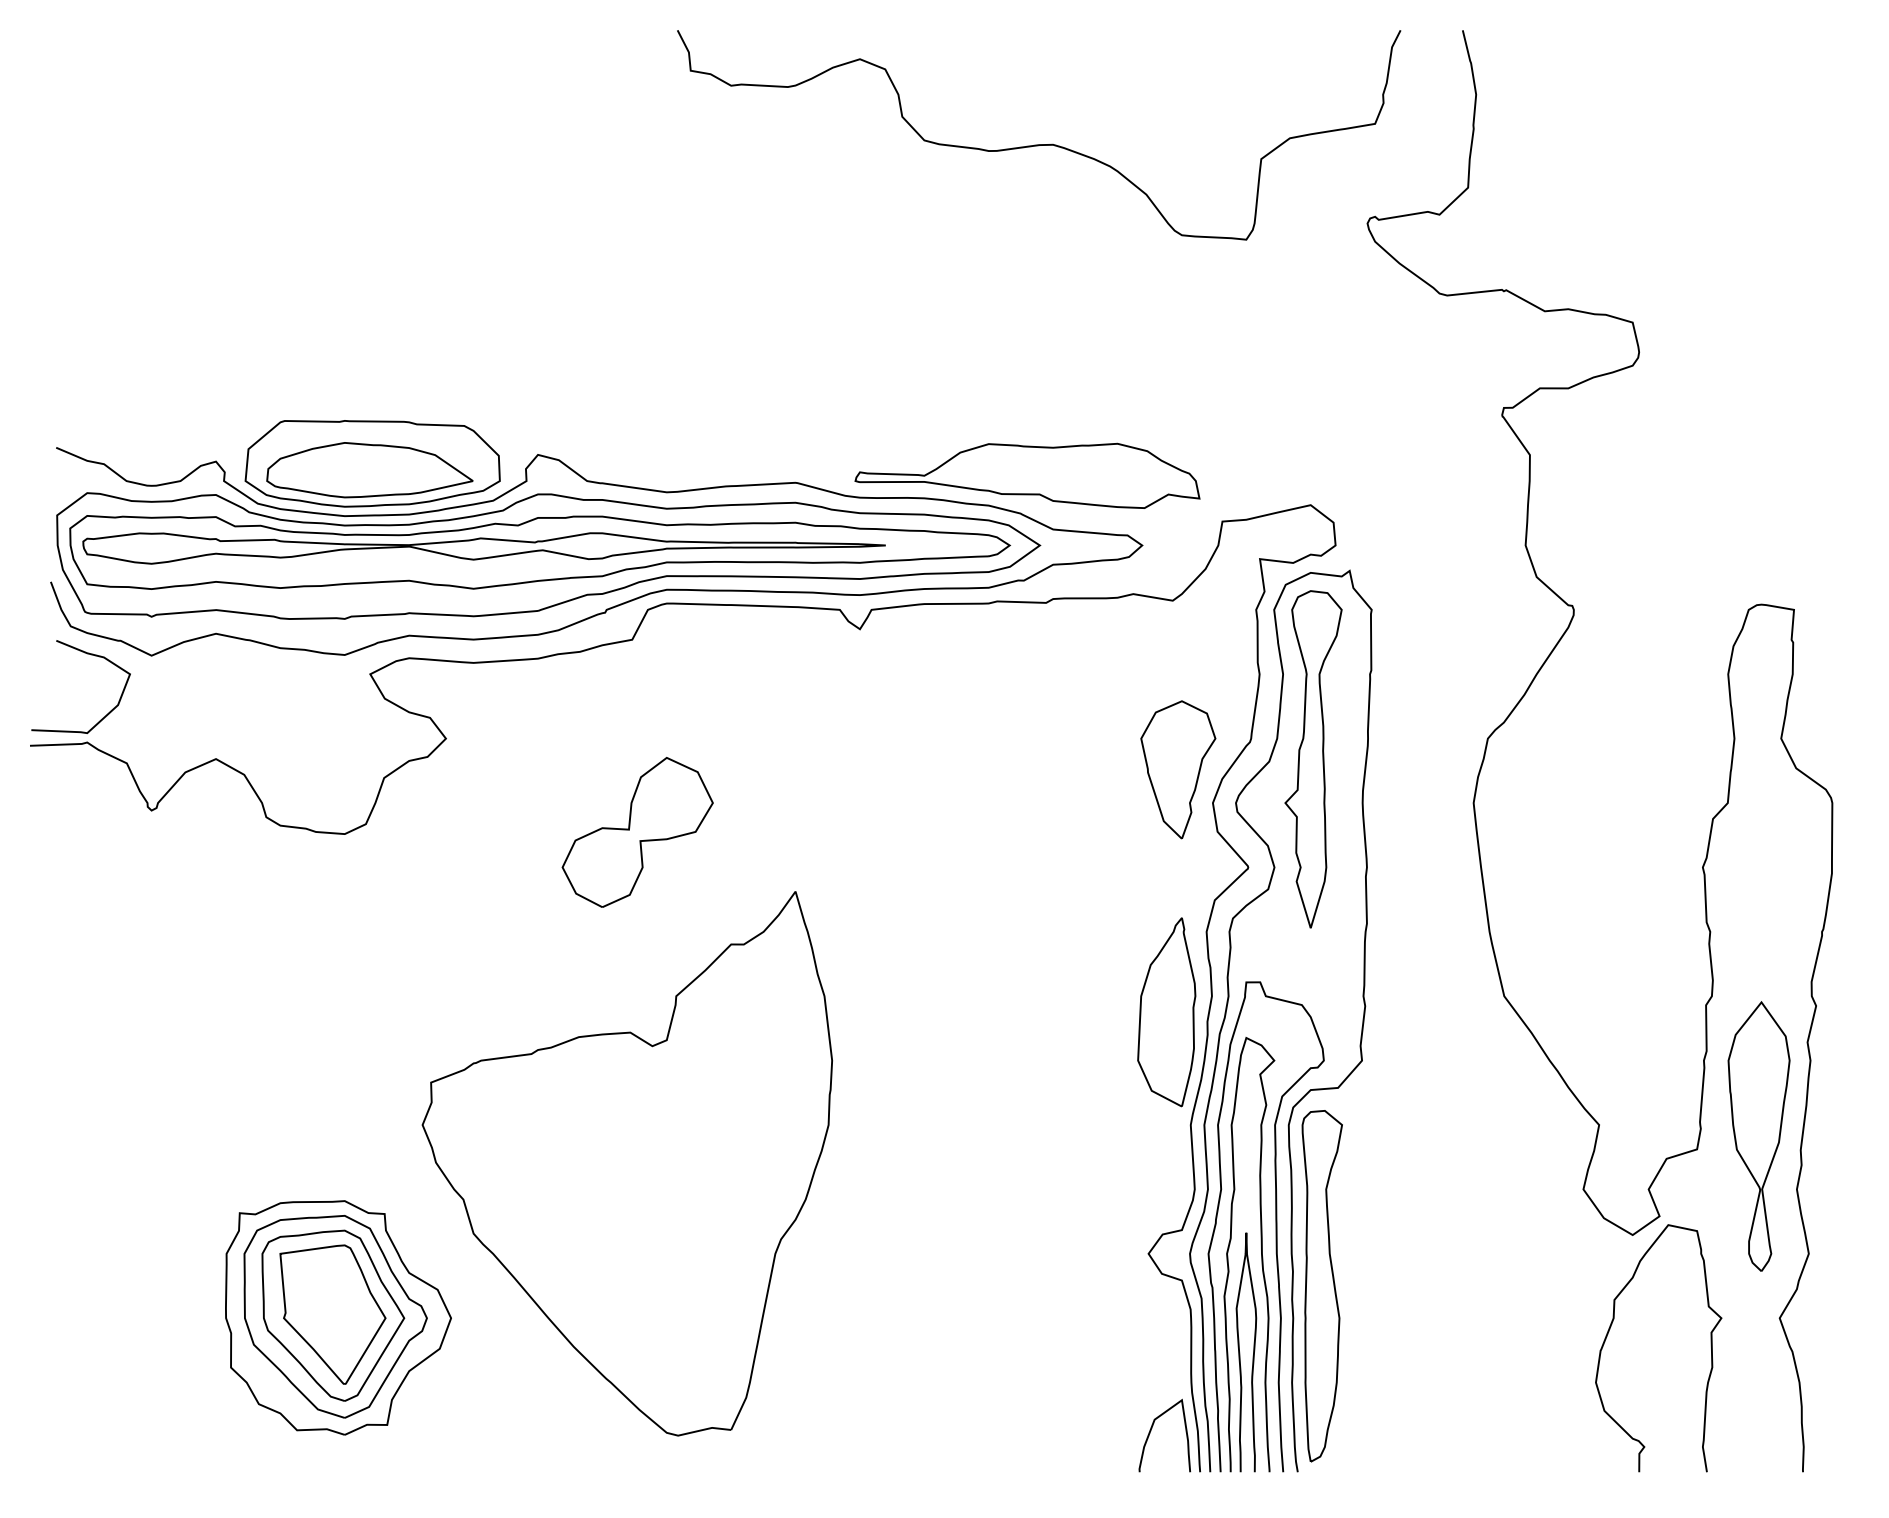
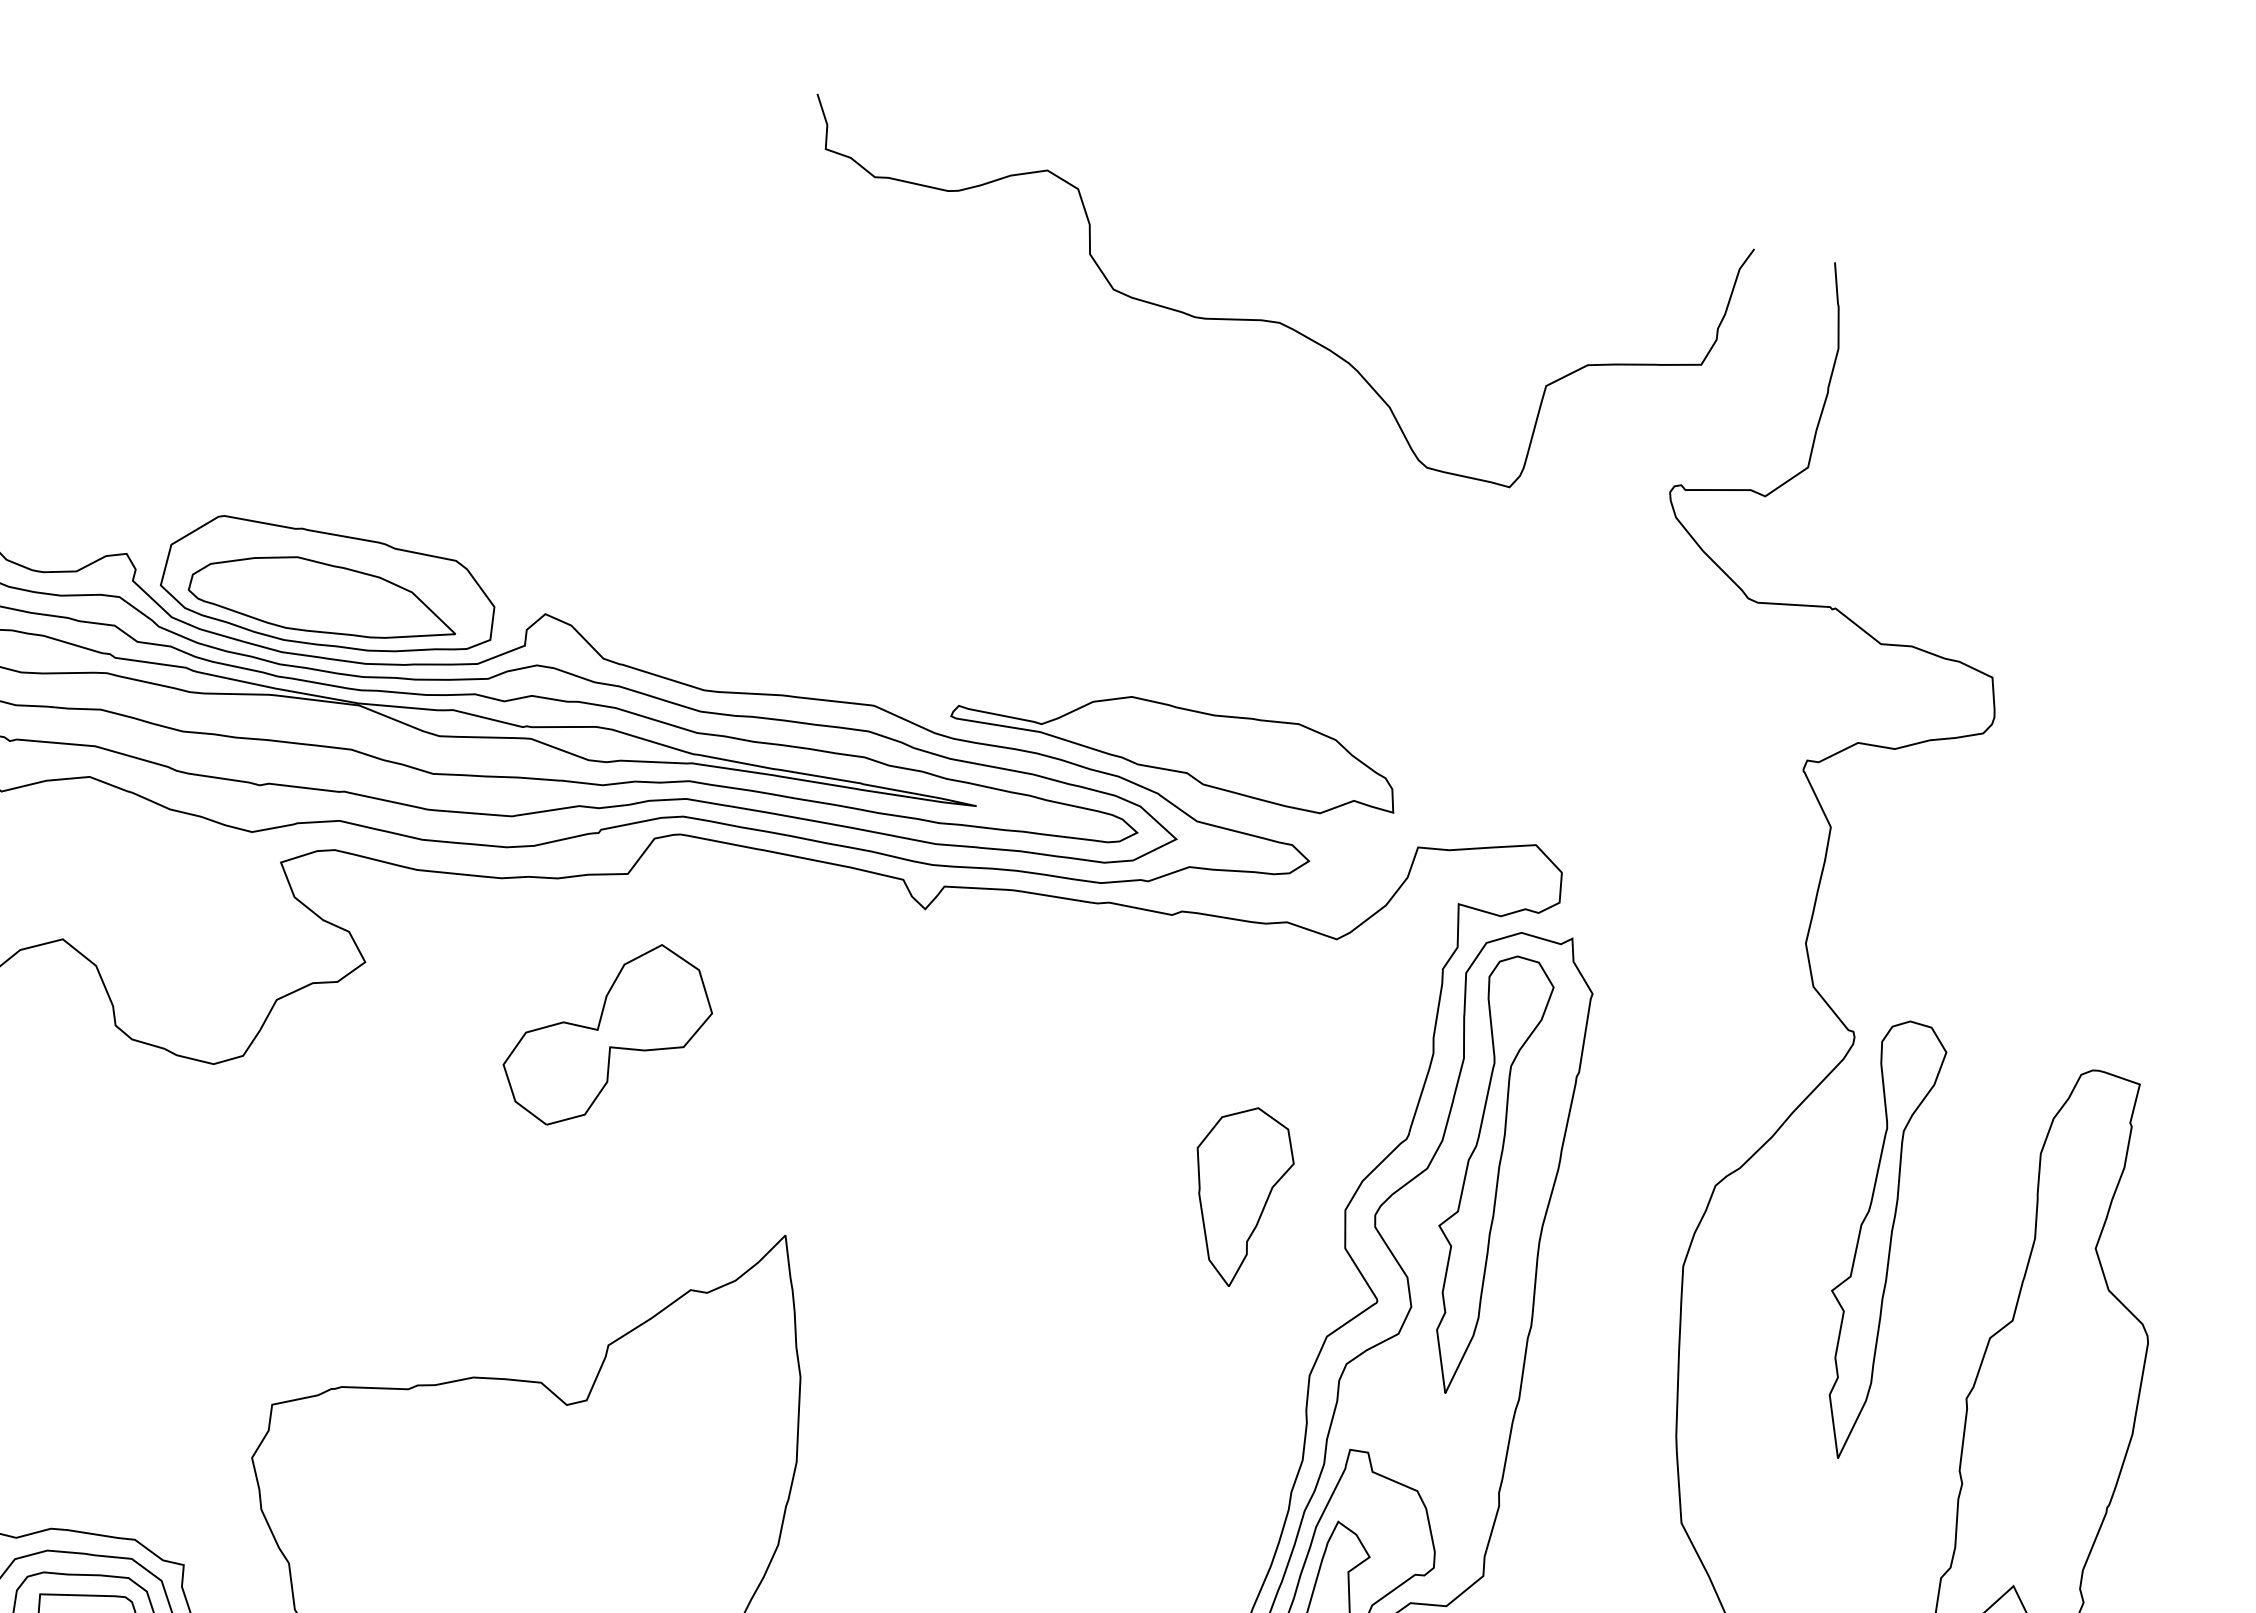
part: (1616, 759) -> (1877, 1240), added
part: (1178, 769) -> (1239, 1195), moved
part: (637, 832) -> (608, 1035), moved
part: (1166, 1012) -> (1240, 1471), removed

